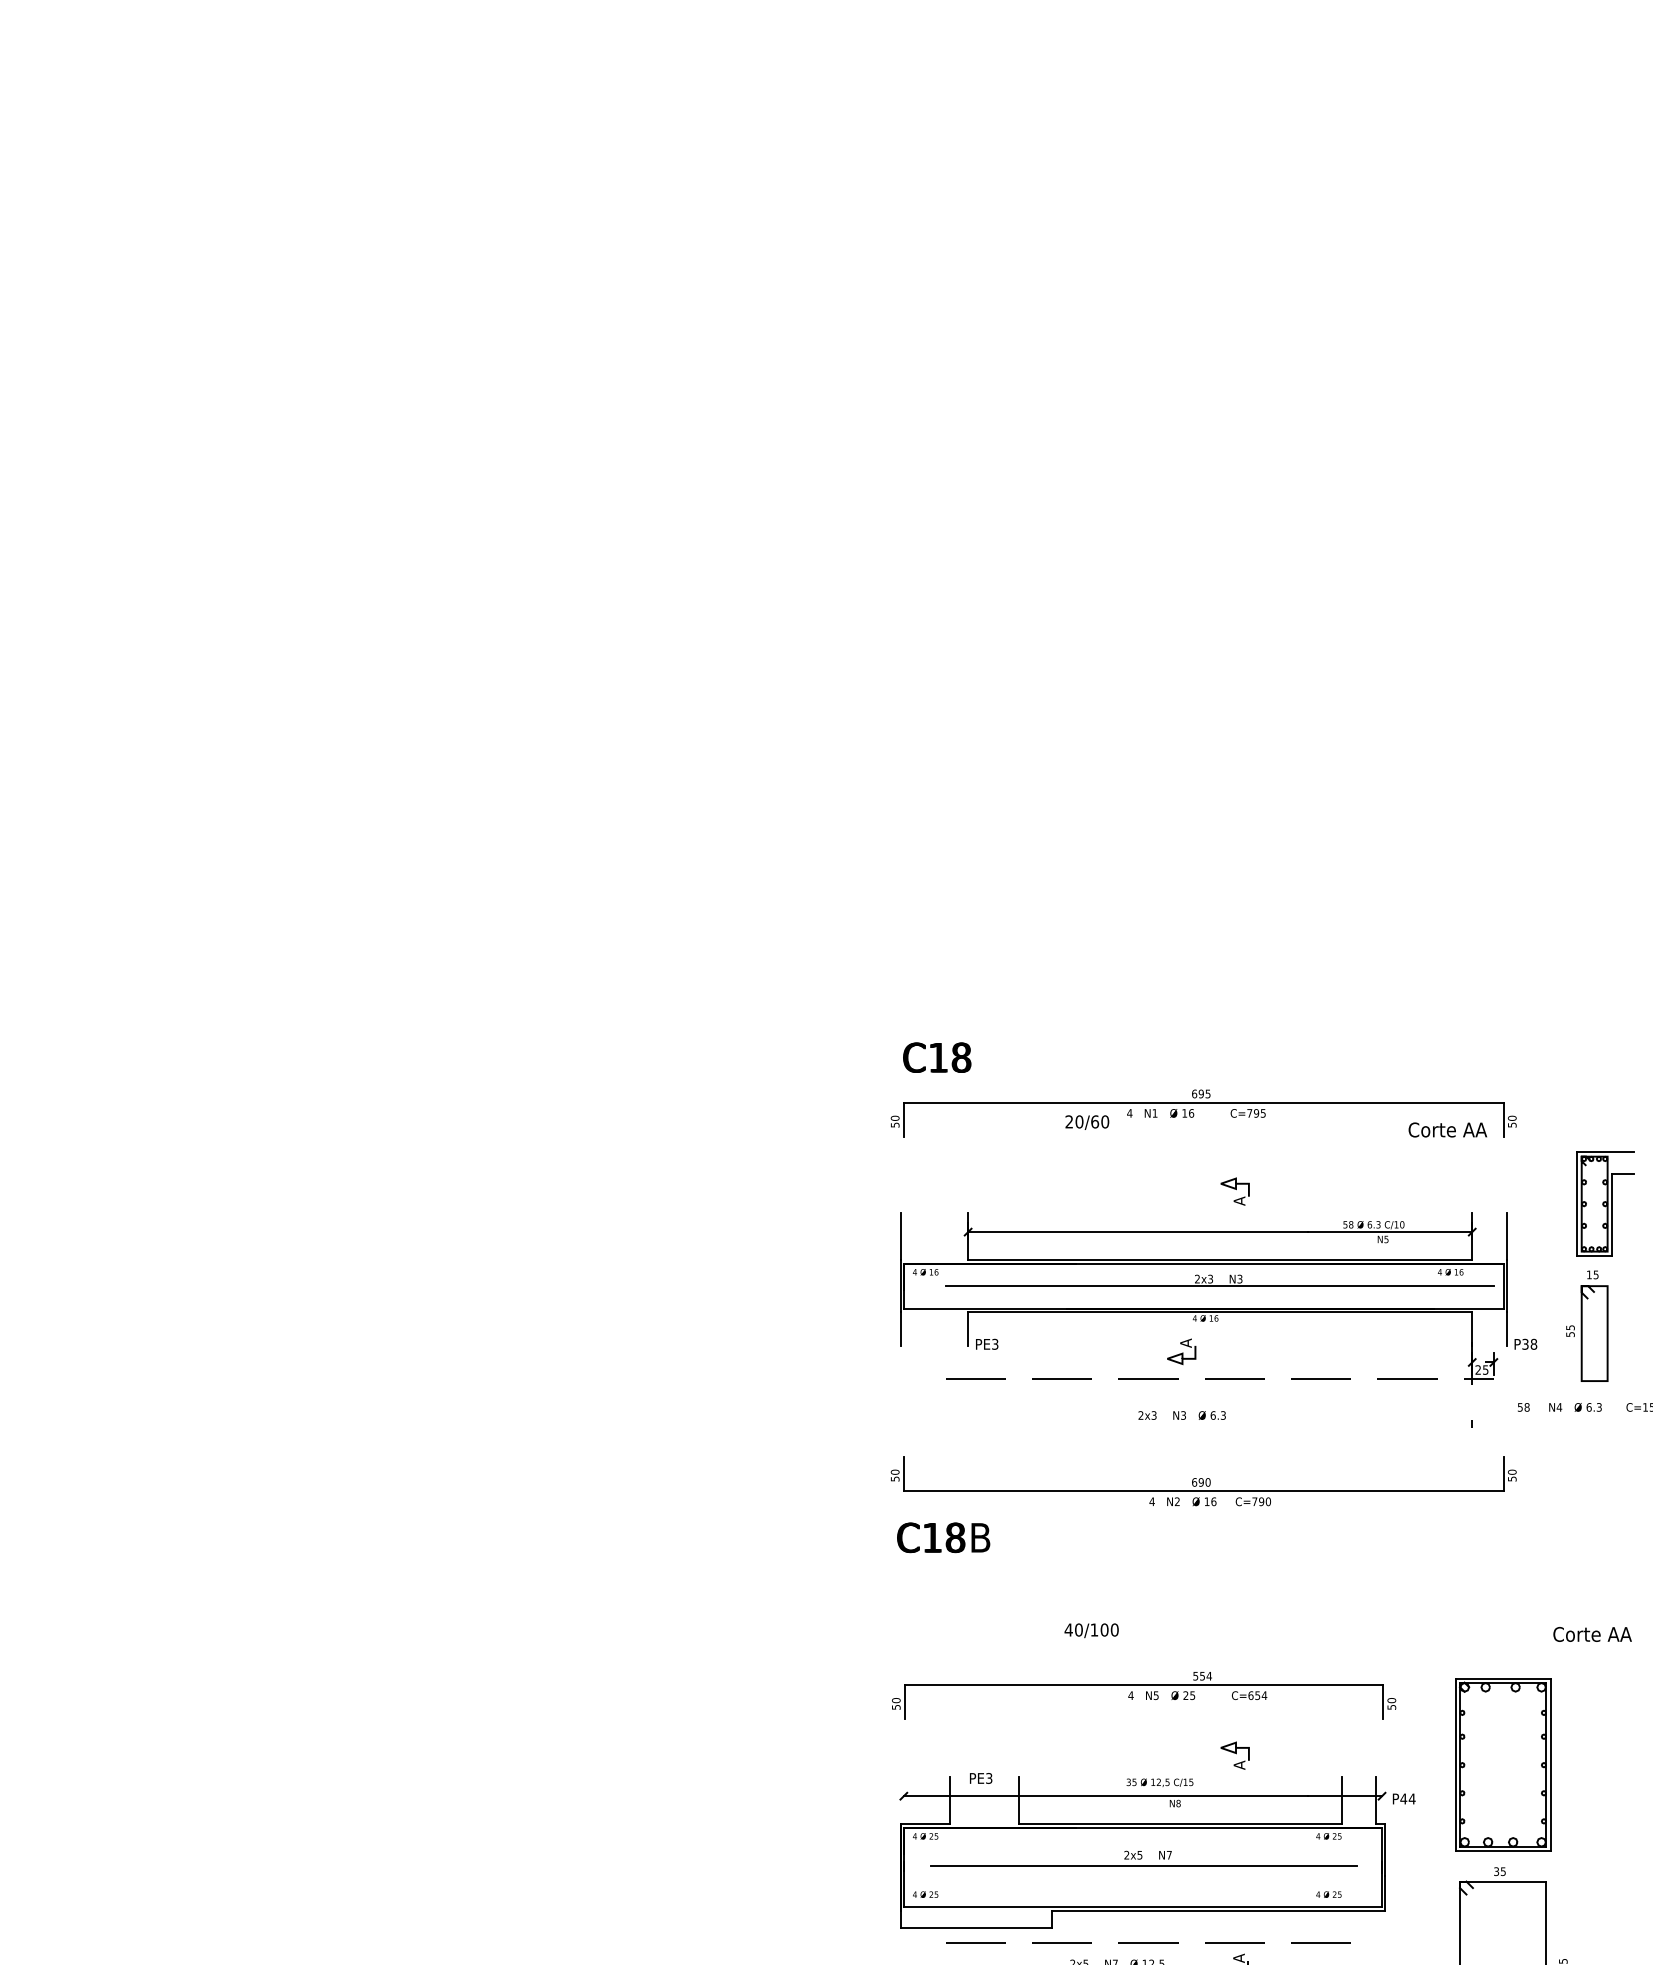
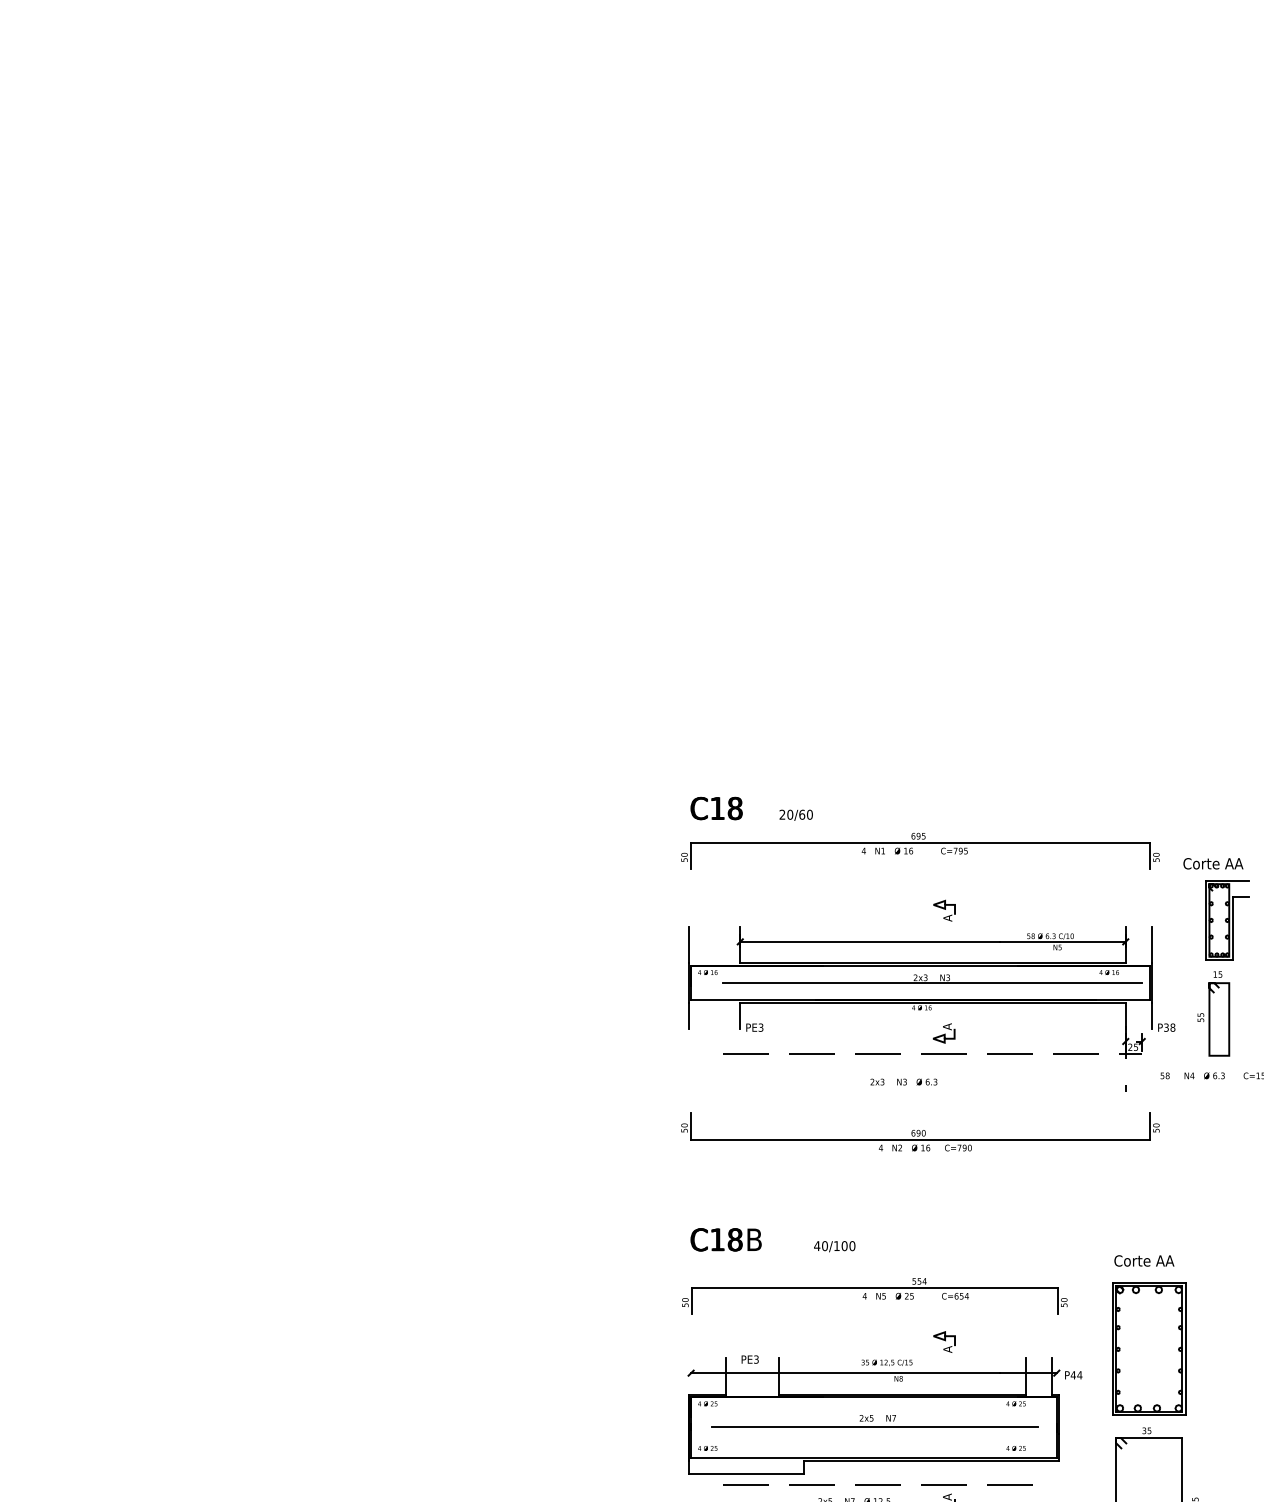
text: (1087, 1122) -> (796, 815), moved
text: (1447, 1129) -> (1213, 863), moved
part: (1181, 1351) -> (943, 1033), moved
text: (943, 1537) -> (726, 1239), moved
text: (1592, 1634) -> (1144, 1260), moved

